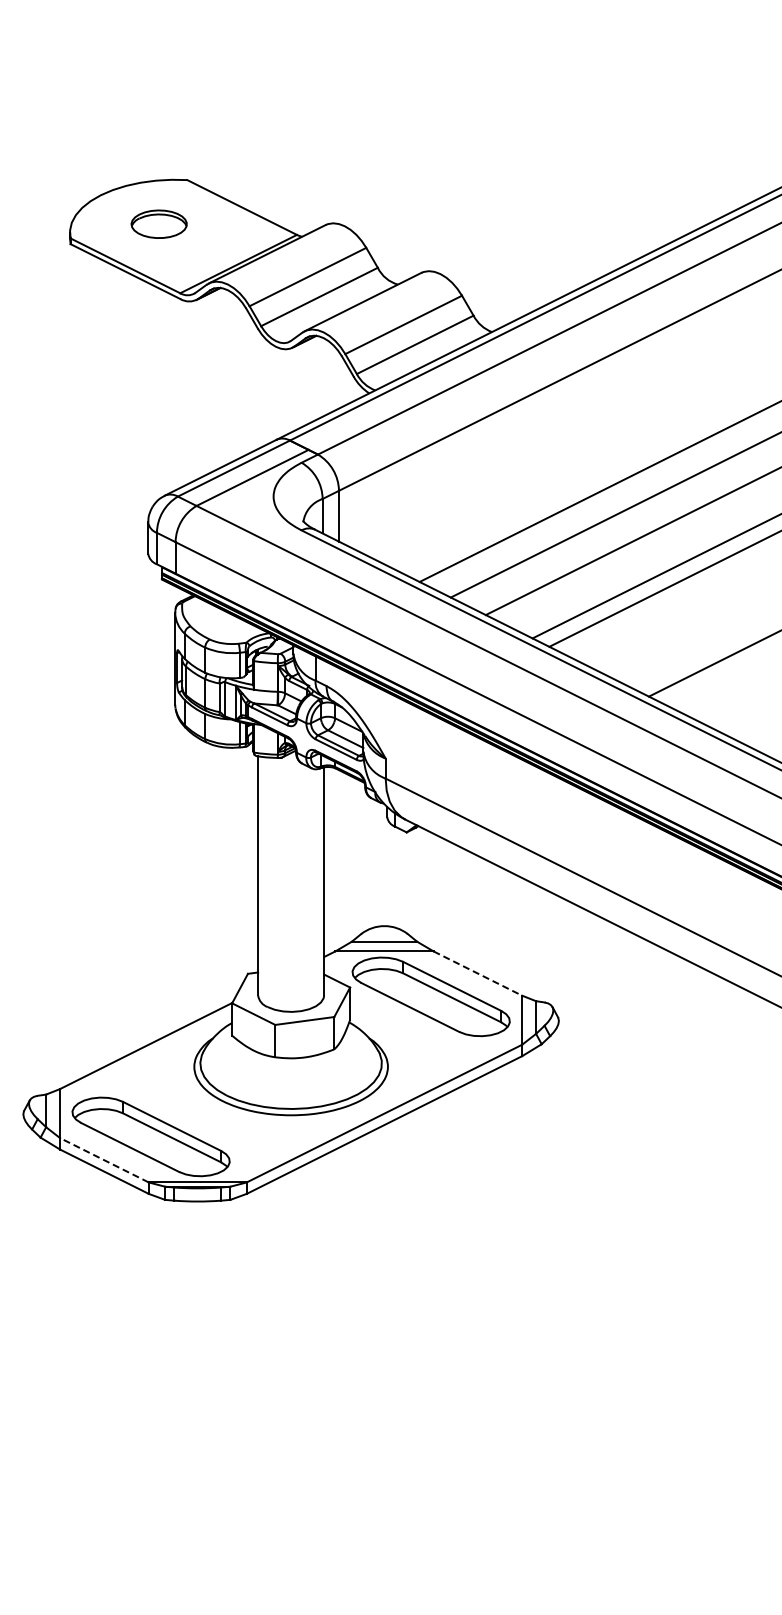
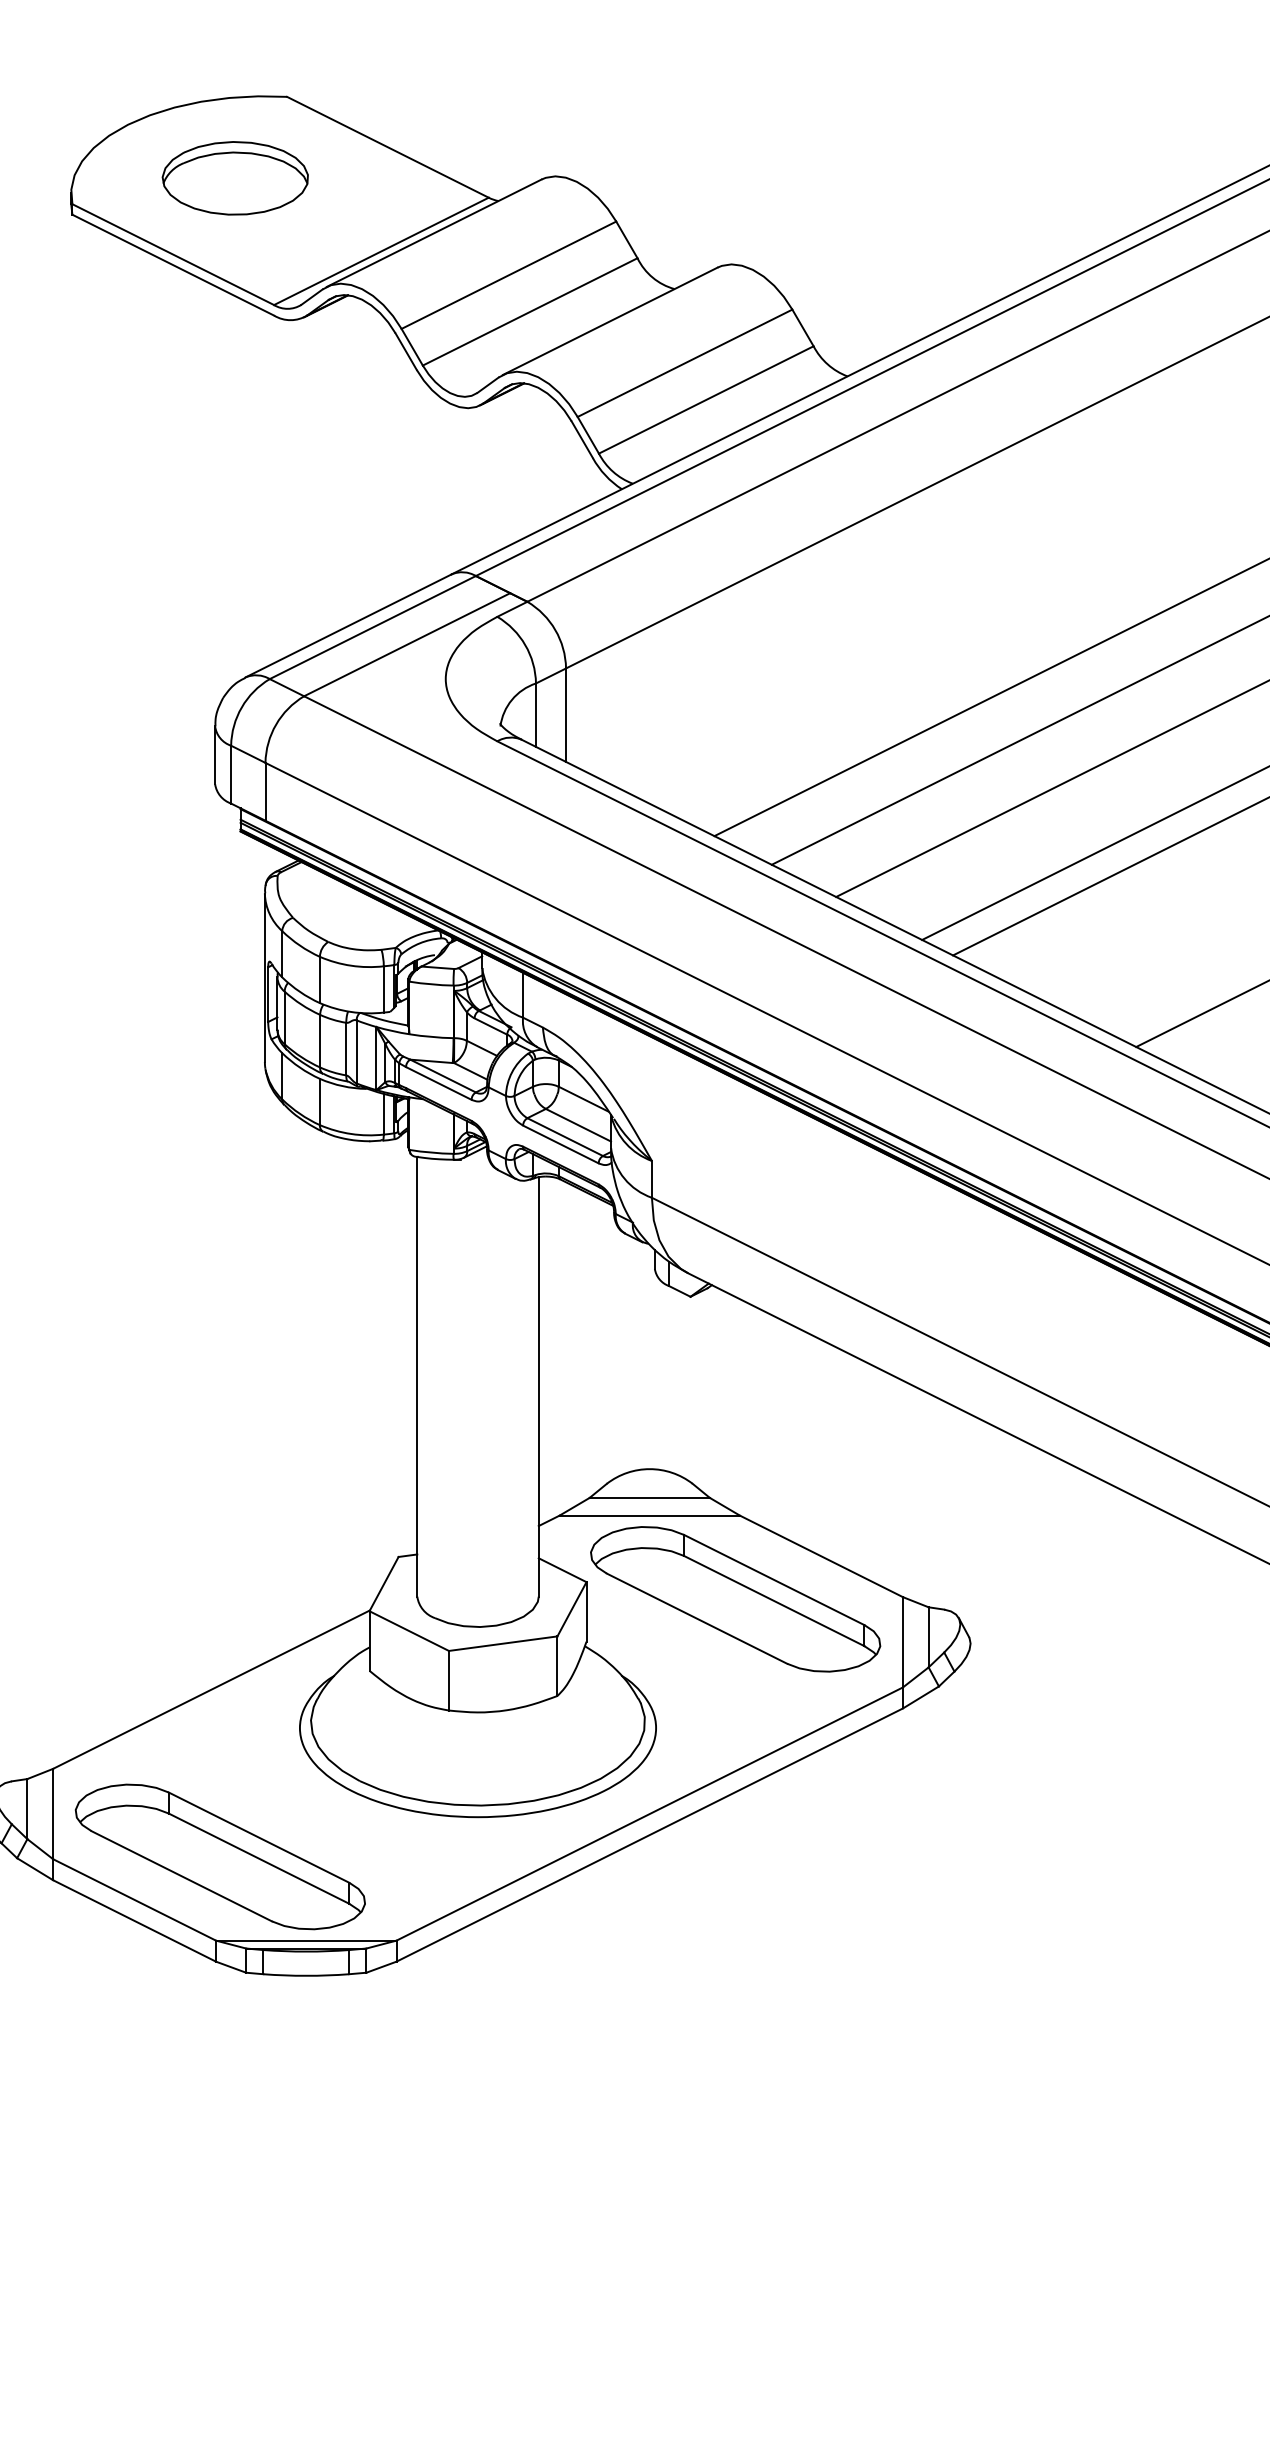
part: (158, 223) -> (234, 176), size x1.43
line: (477, 973) -> (820, 1556), dashed -> solid
line: (104, 1160) -> (134, 1900), dashed -> solid

